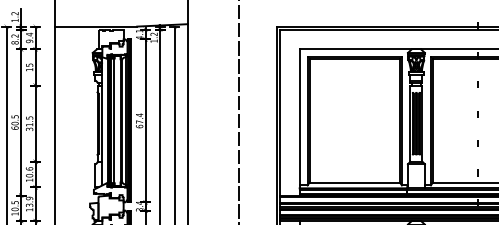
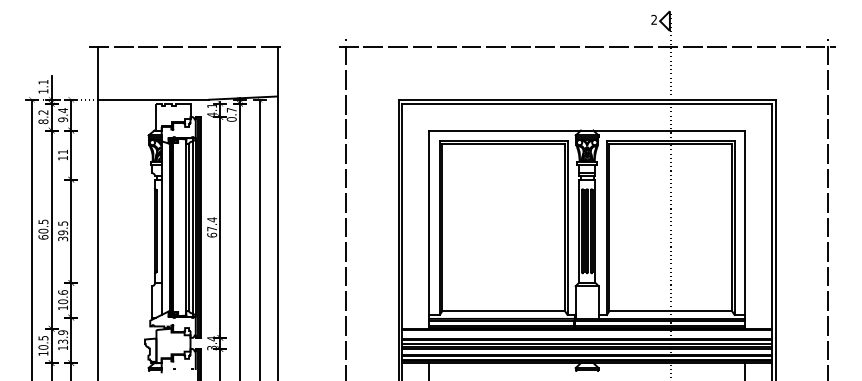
text: (15, 13) -> (43, 82), 1.2 -> 1.1
text: (153, 37) -> (231, 114), 1.2 -> 0.7
text: (29, 64) -> (63, 151), 15 -> 11
line: (114, 120) -> (178, 227), removed
text: (29, 124) -> (63, 232), 31.5 -> 39.5

